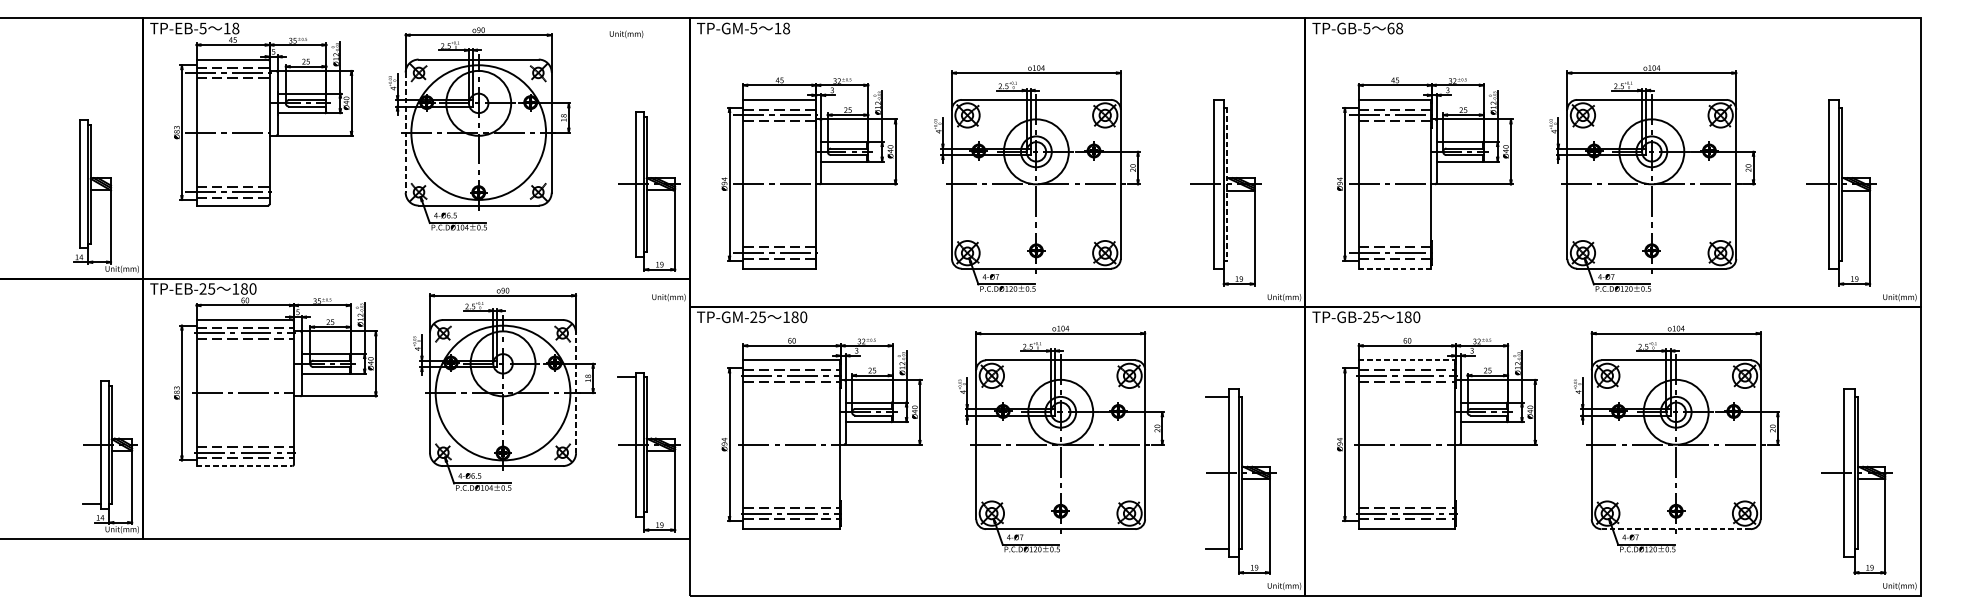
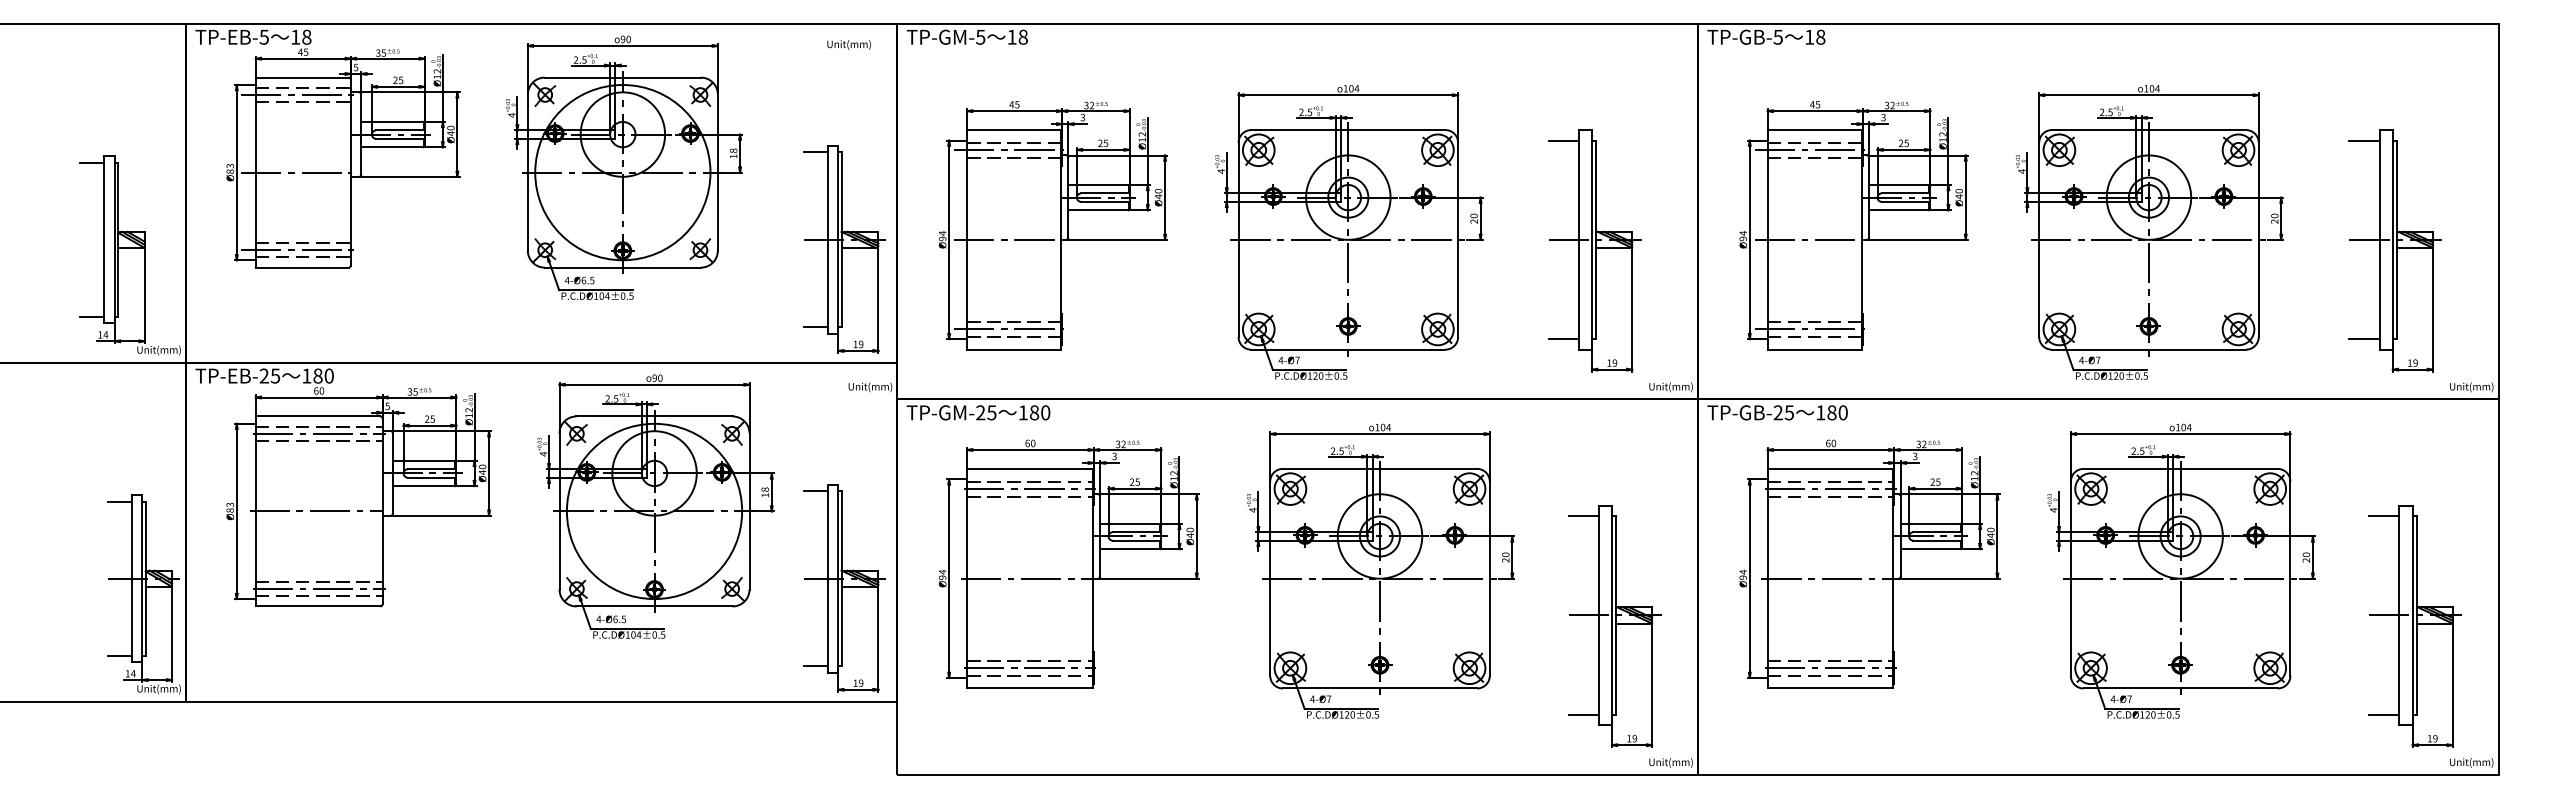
text: (1390, 27) -> (1809, 36), 68 -> 18
text: (626, 34) -> (848, 44), moved
line: (1201, 107) -> (1563, 140), added
line: (1817, 107) -> (2364, 140), added
line: (626, 117) -> (815, 152), added
line: (71, 124) -> (92, 162), added
line: (405, 133) -> (527, 173), dashed -> solid
line: (1227, 184) -> (1596, 240), dashed -> solid
line: (71, 243) -> (92, 316), added
line: (626, 251) -> (815, 327), added
line: (1201, 260) -> (1563, 339), added
line: (1817, 260) -> (2364, 339), added
line: (1394, 268) -> (1814, 349), dashed -> solid
line: (1407, 360) -> (1830, 468), dashed -> solid
line: (91, 385) -> (119, 501), added
line: (576, 392) -> (749, 510), dashed -> solid
line: (1832, 396) -> (2384, 516), added
line: (244, 466) -> (318, 606), dashed -> solid
line: (626, 512) -> (815, 666), added
line: (1676, 529) -> (2181, 688), dashed -> solid
line: (1832, 549) -> (2384, 714), added

